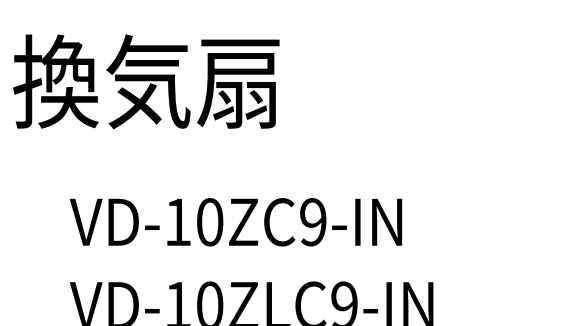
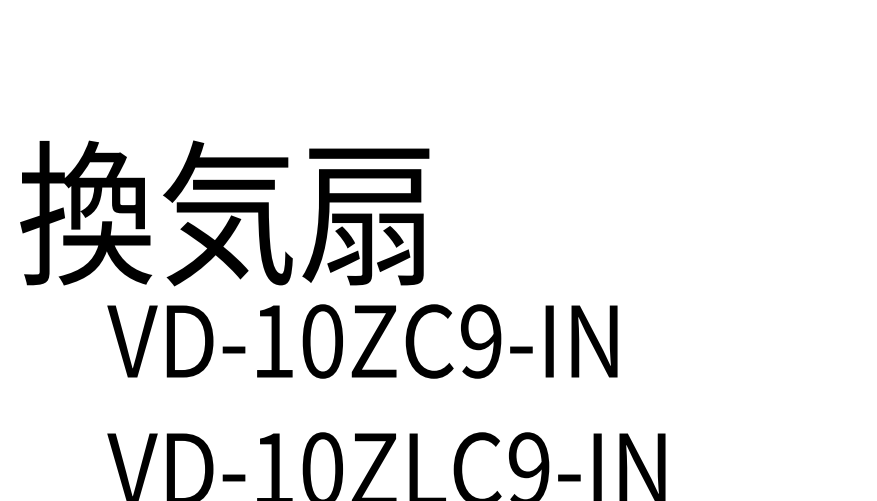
text: (146, 81) -> (225, 212), moved

